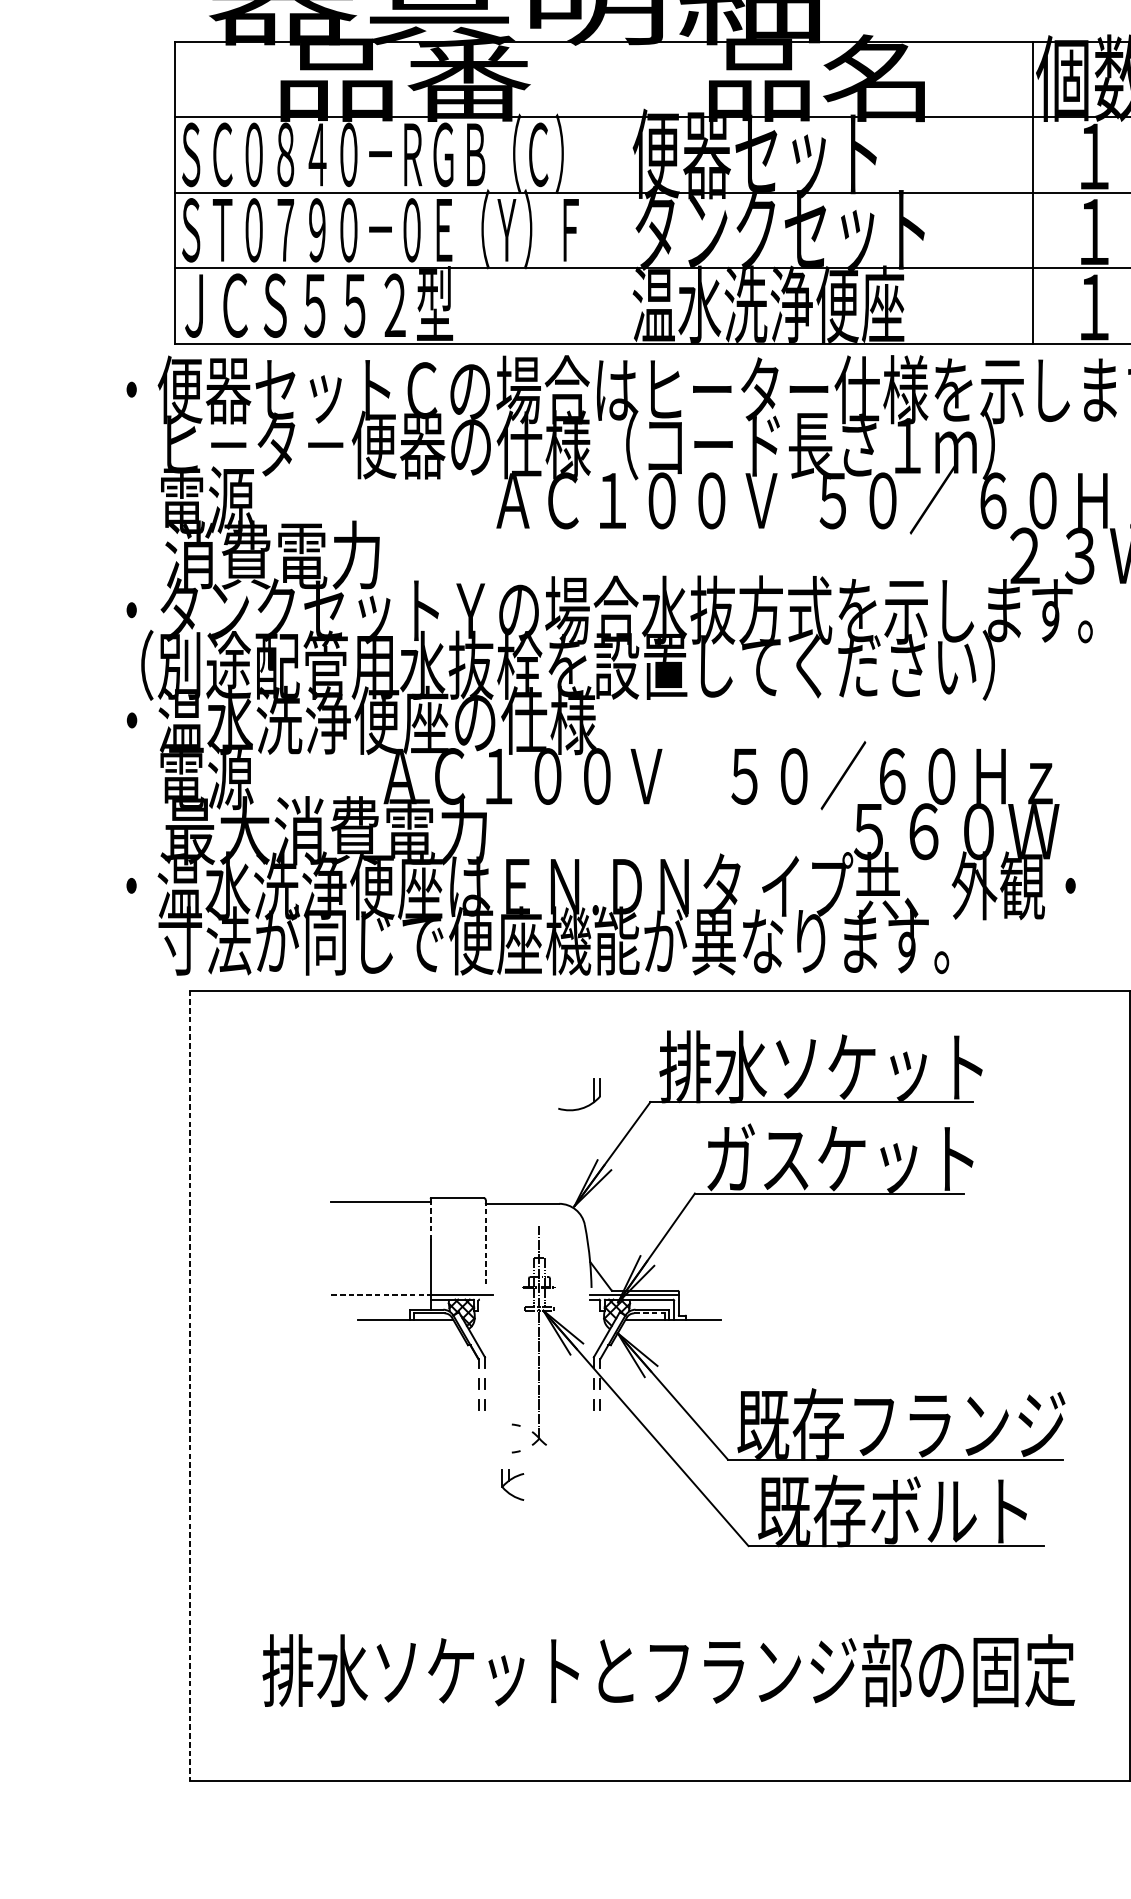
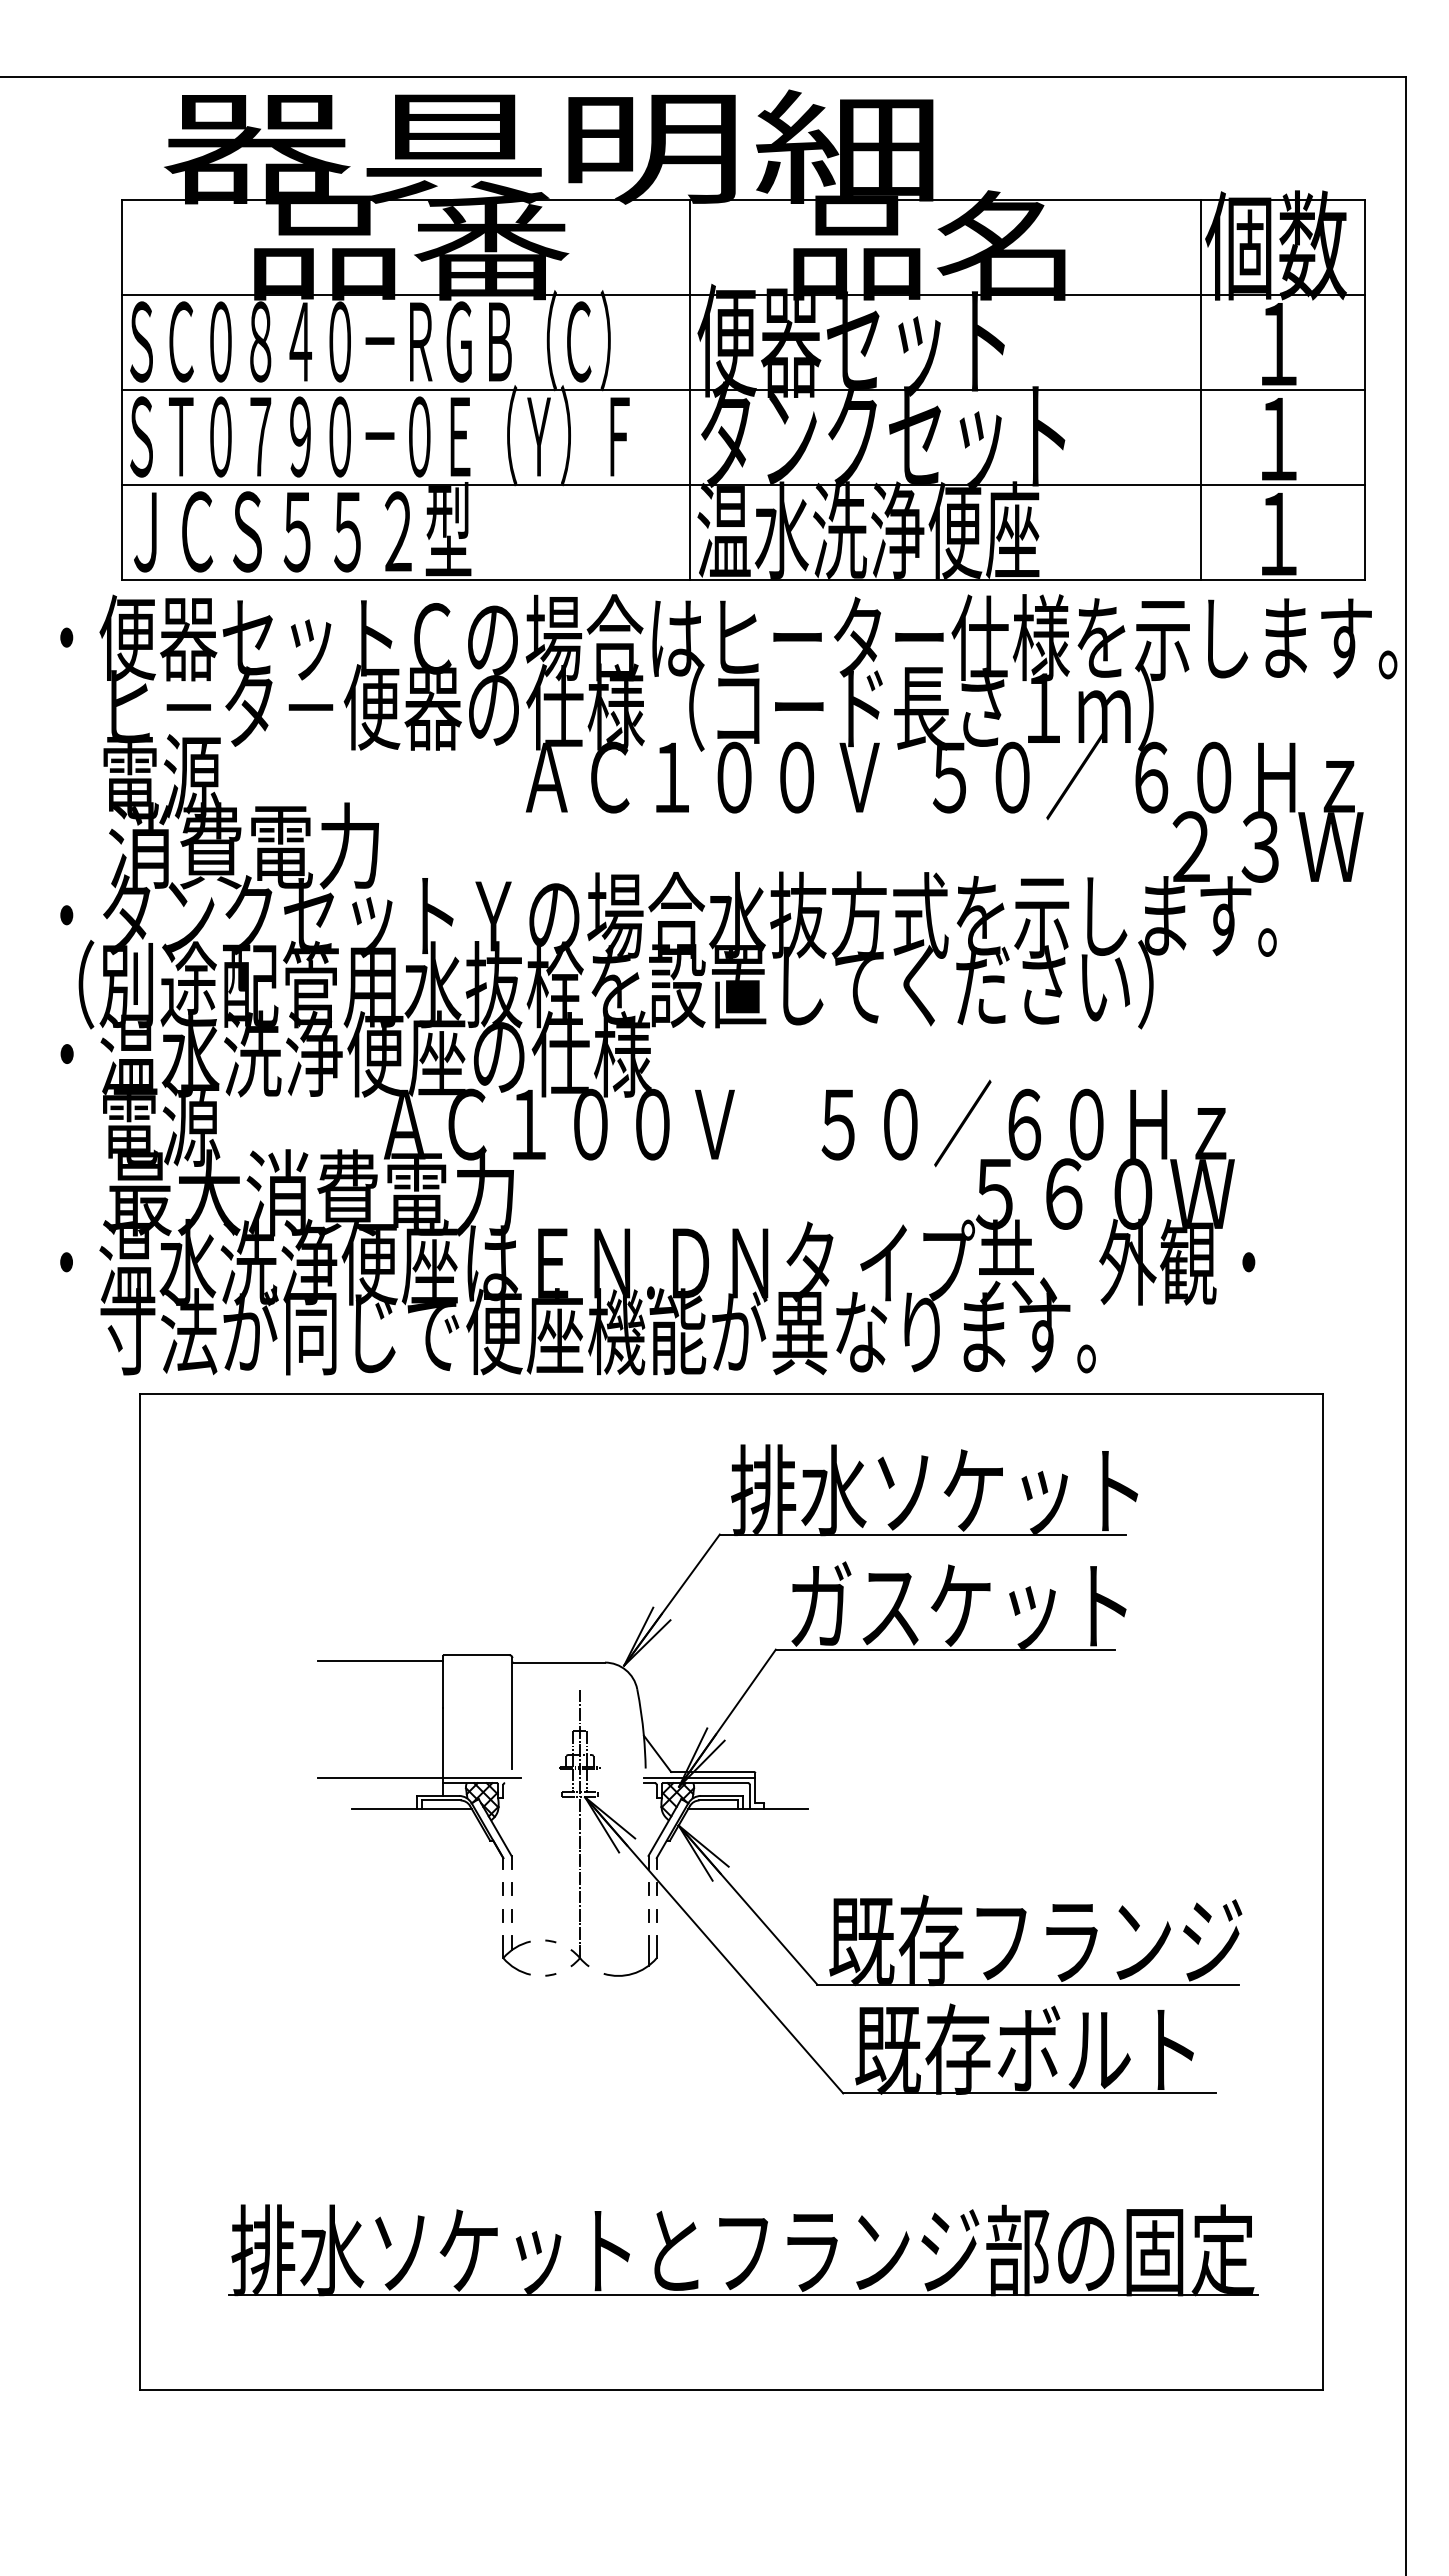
line: (626, 192) -> (689, 389), added
part: (585, 1106) -> (638, 1970), moved
line: (430, 1221) -> (443, 1684), dashed -> solid
line: (485, 1244) -> (512, 1713), dashed -> solid
line: (380, 1295) -> (380, 1777), dashed -> solid
line: (650, 1313) -> (719, 1800), dashed -> solid
line: (189, 1385) -> (139, 1891), dashed -> solid
part: (512, 1484) -> (516, 1955), moved
line: (669, 1705) -> (743, 2294), added

